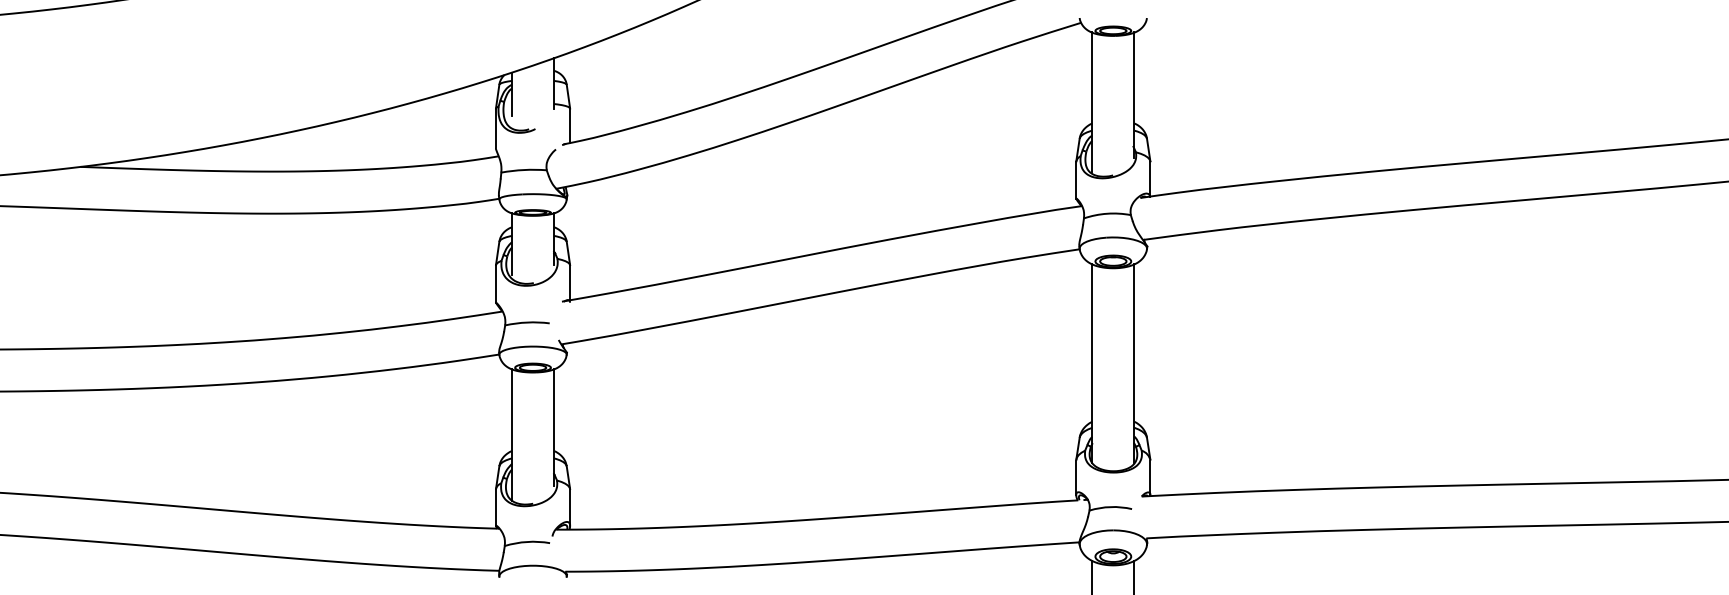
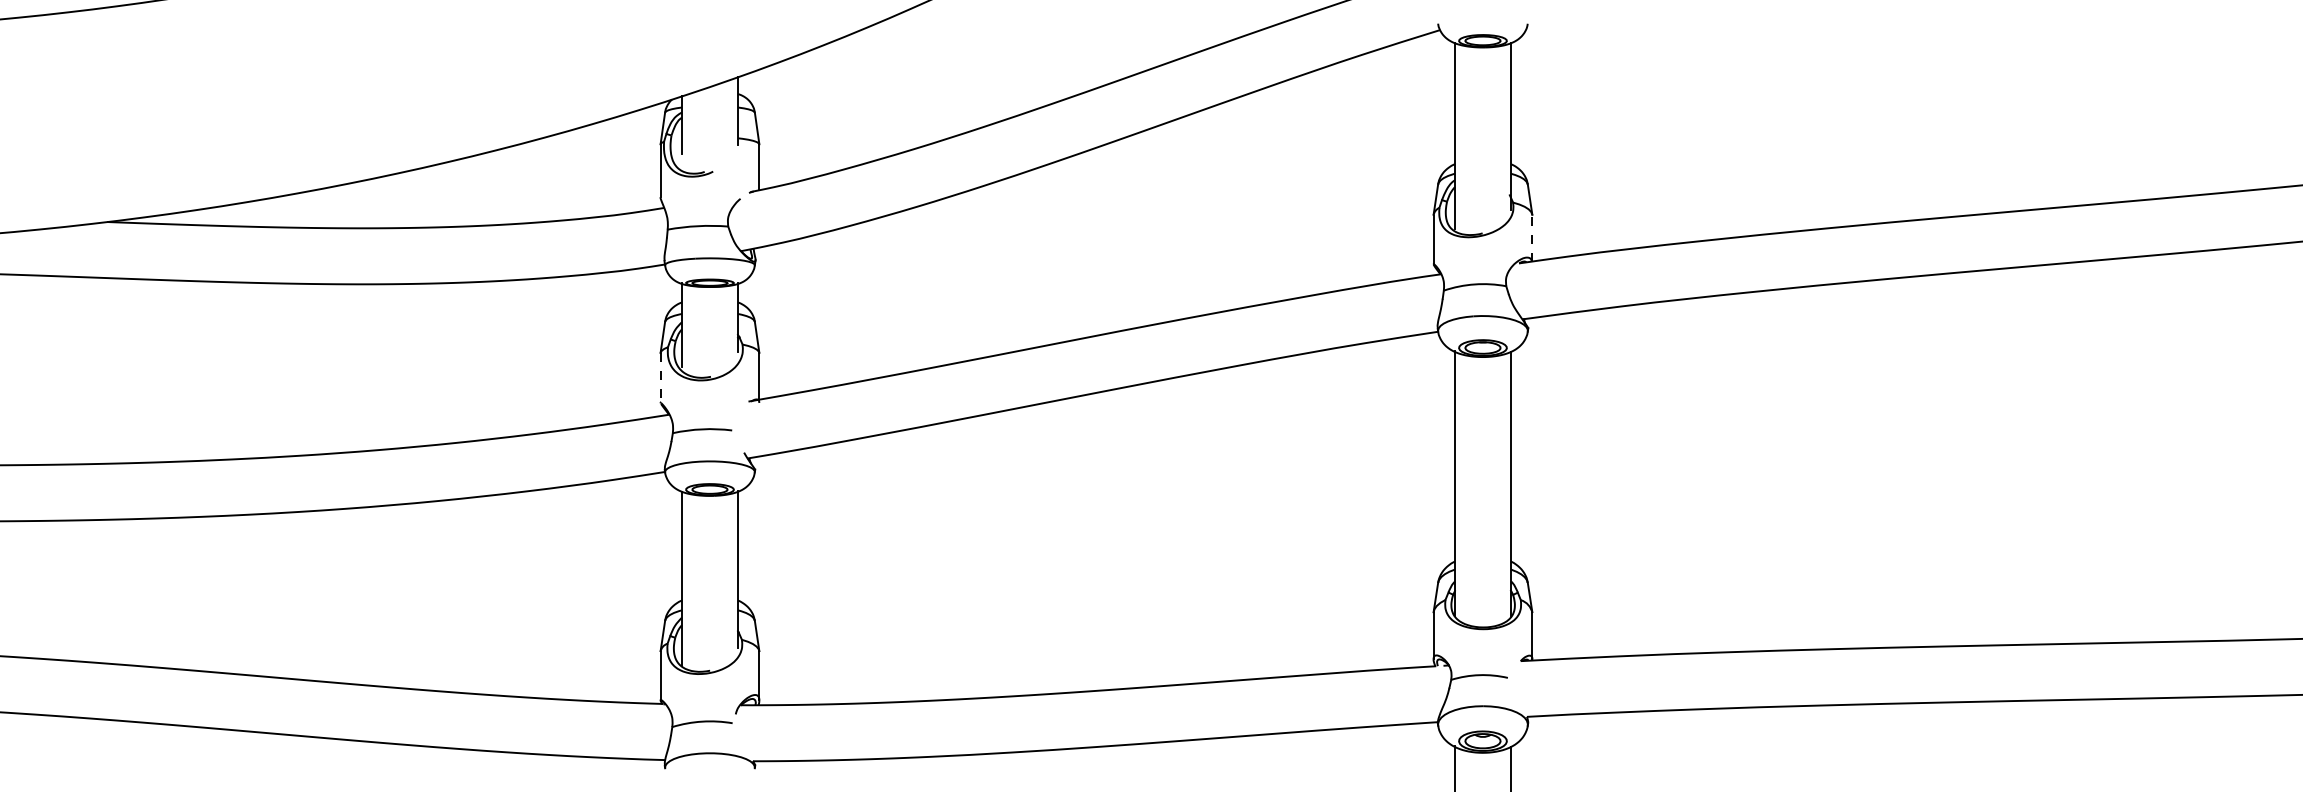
line: (1150, 179) -> (1532, 238), solid -> dashed
line: (495, 284) -> (660, 378), solid -> dashed

